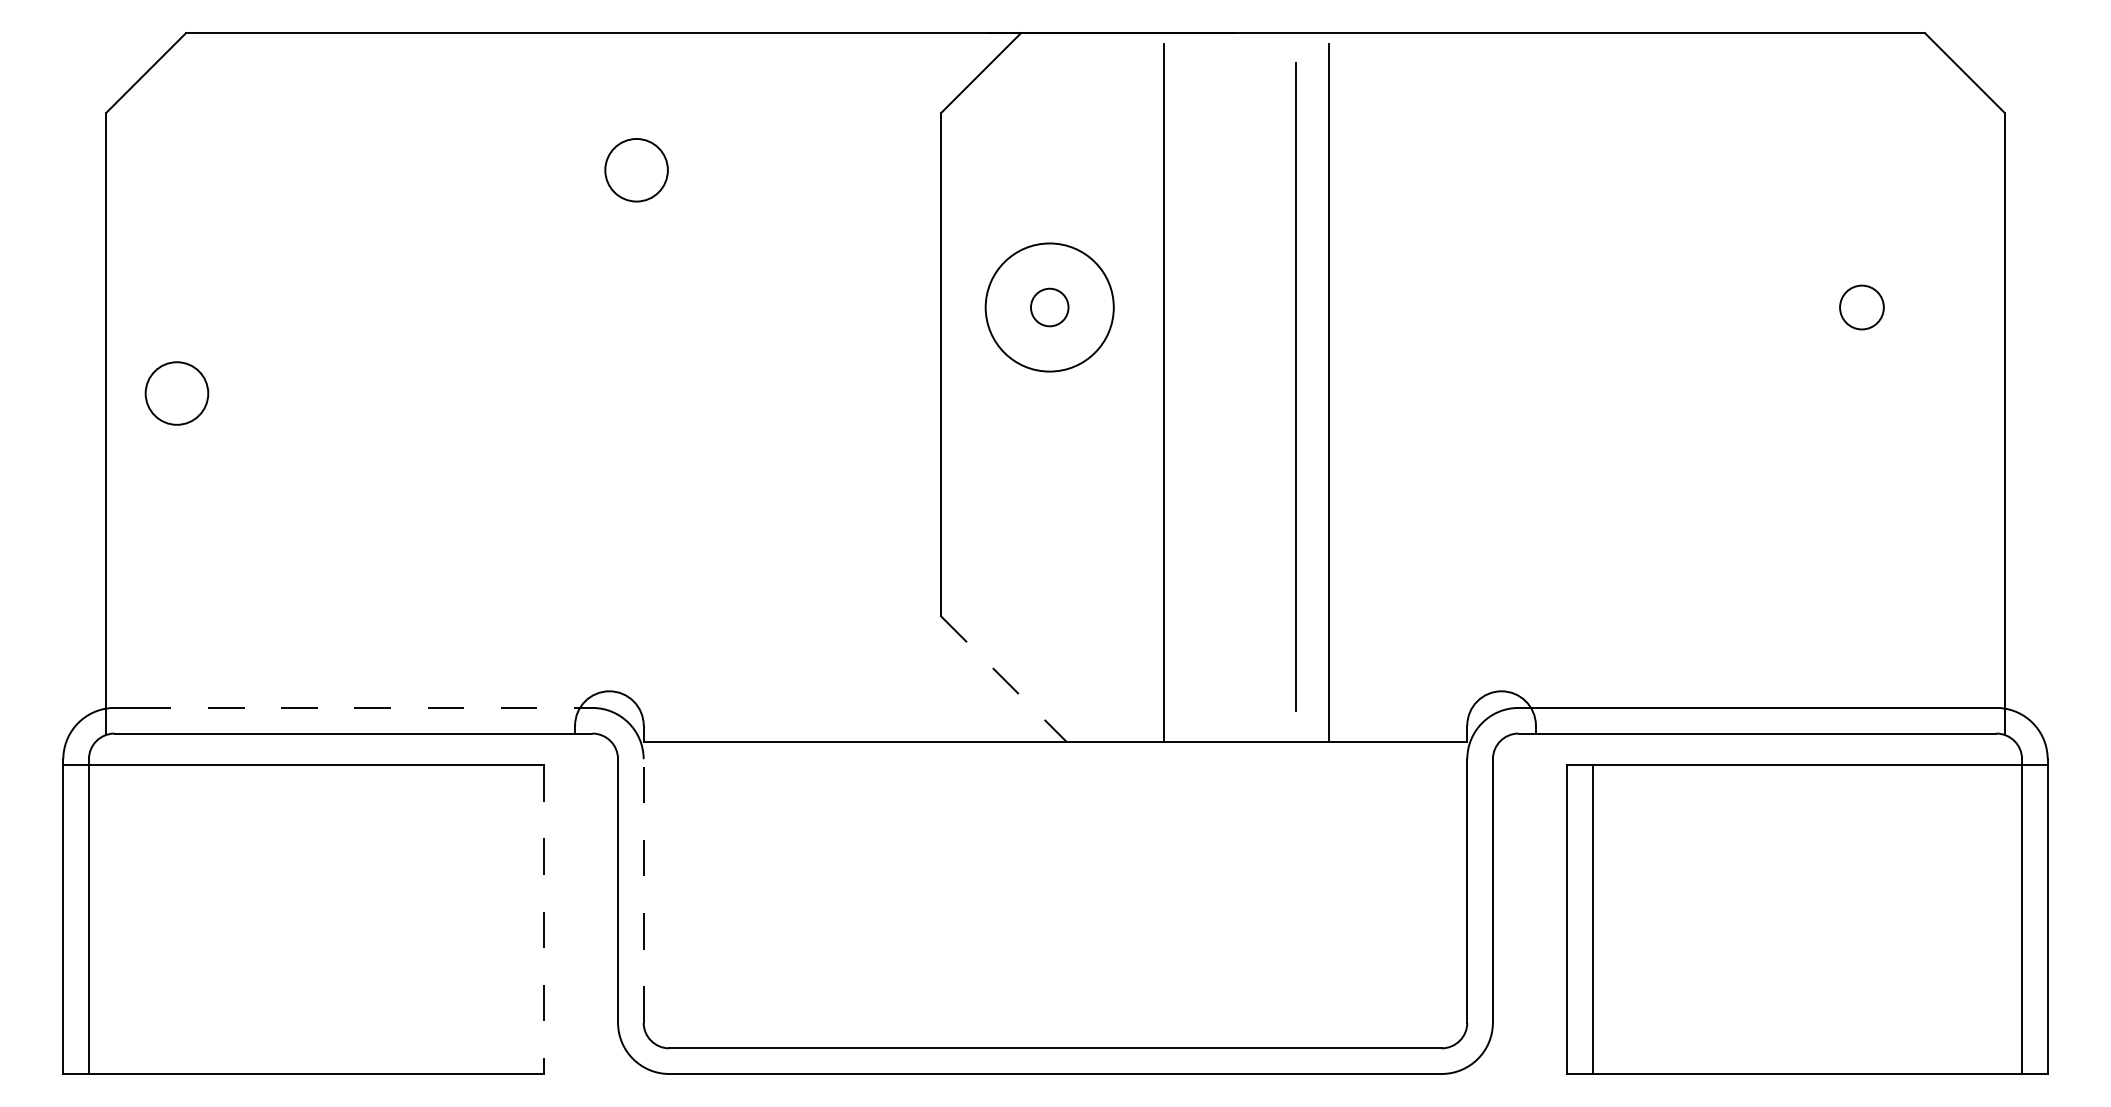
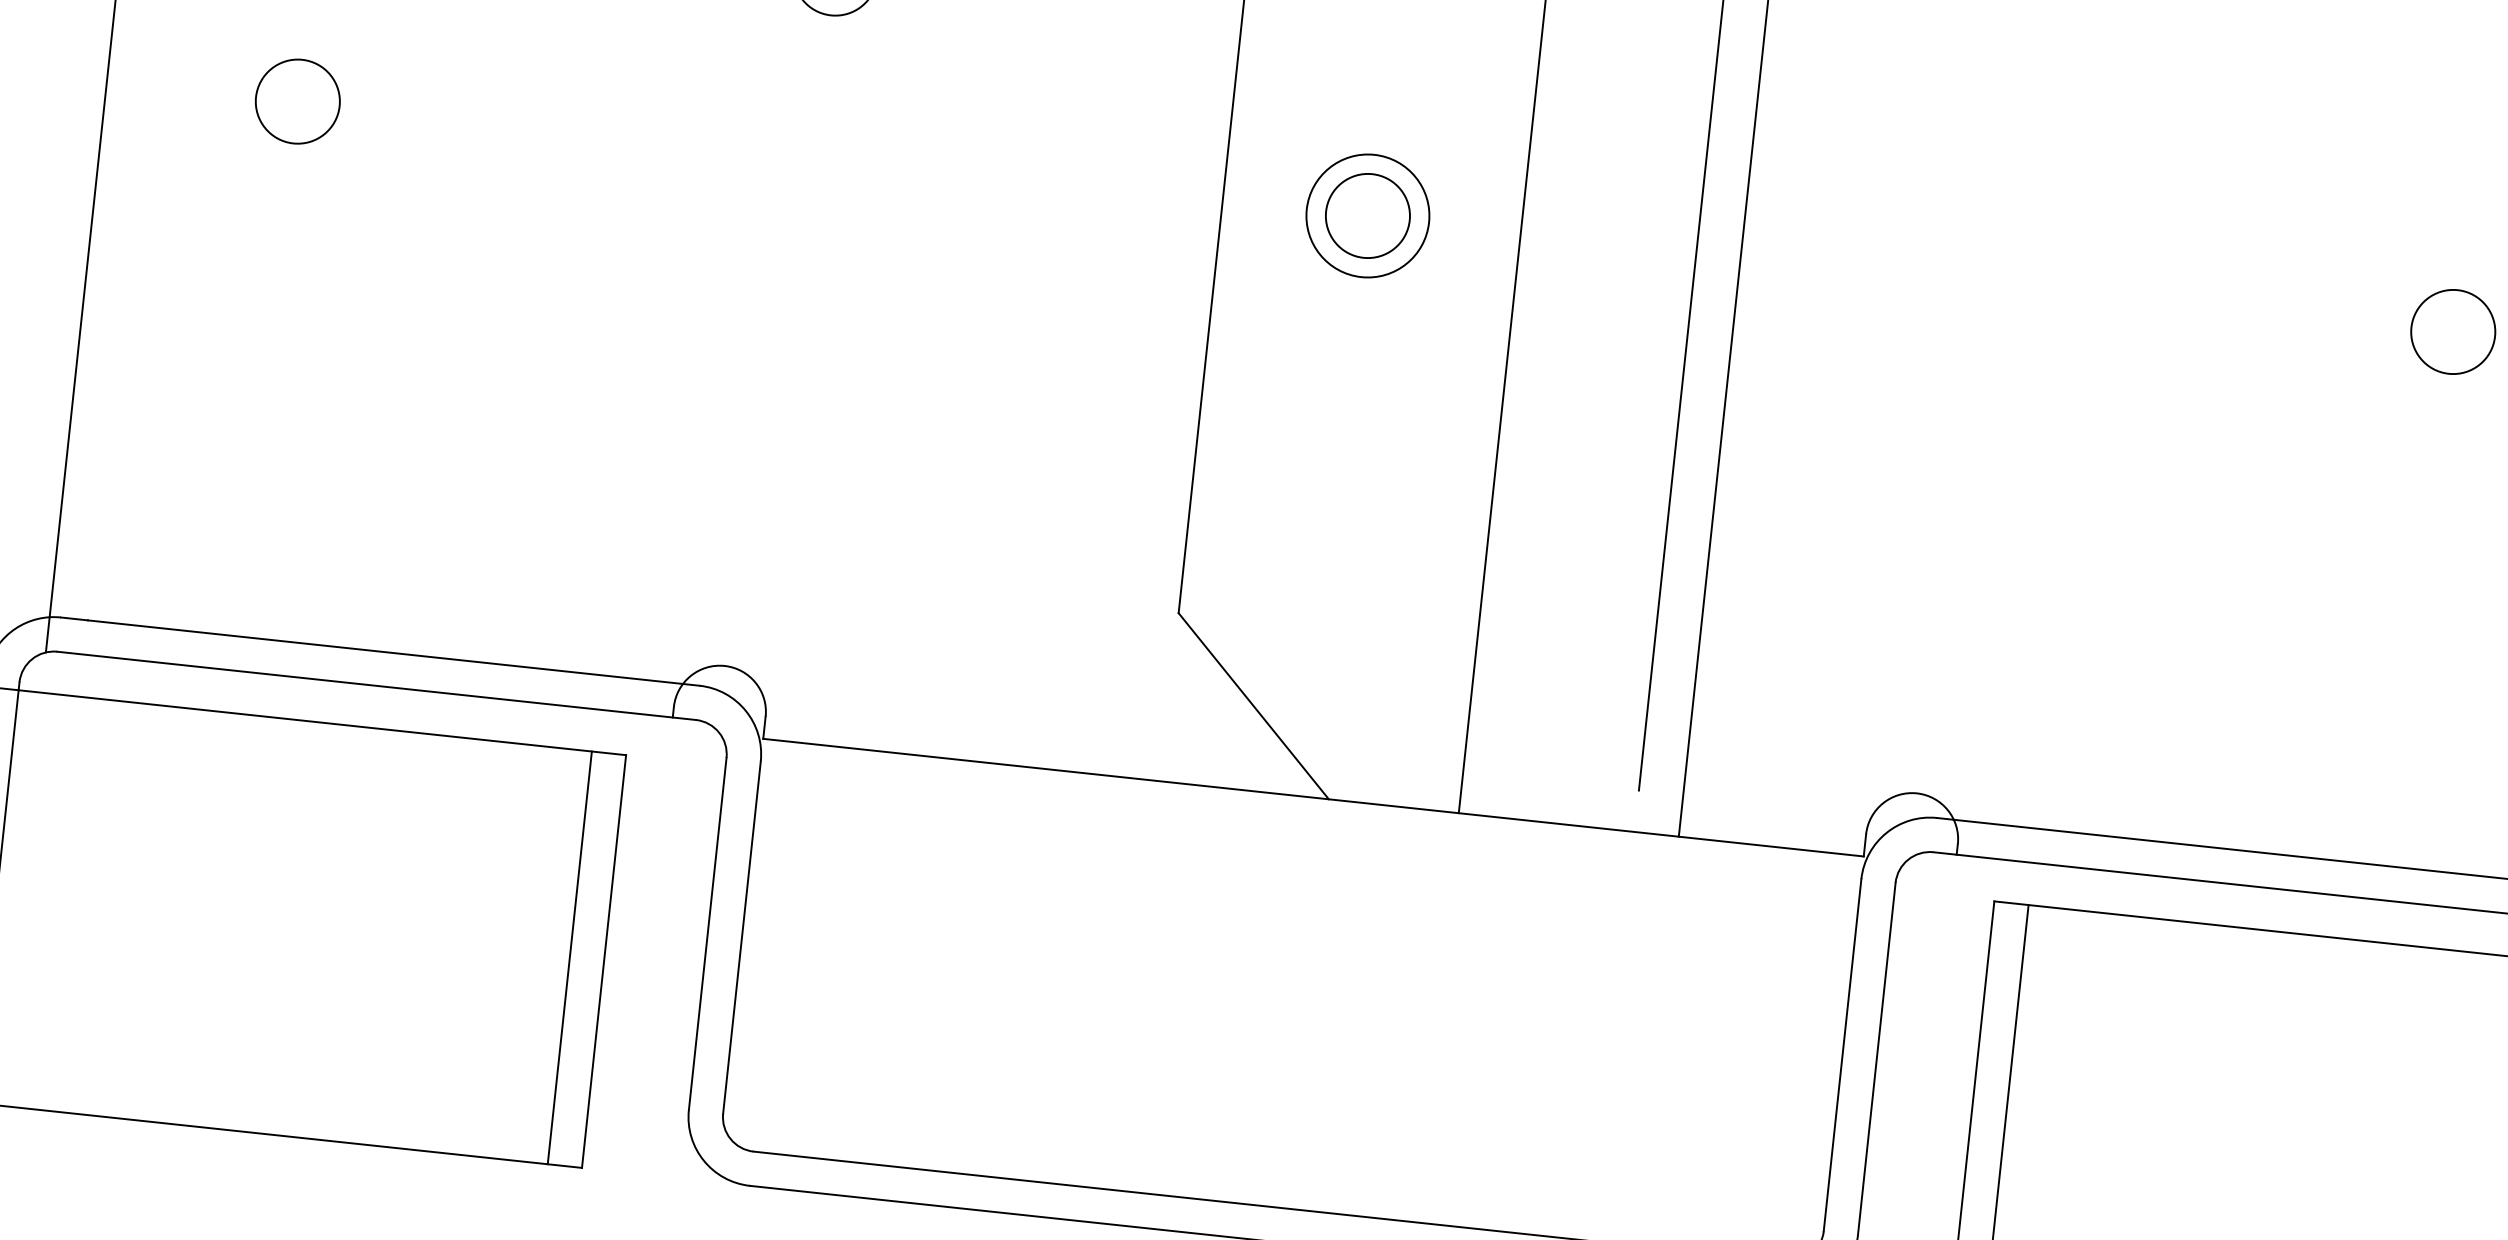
circle: (1049, 307) -> (1367, 215), size x0.71
circle: (1049, 307) -> (1367, 215), size x1.67
circle: (1861, 307) -> (2452, 331), size x1.43
circle: (176, 393) -> (297, 101), moved
line: (1004, 679) -> (1254, 706), dashed -> solid
line: (357, 707) -> (385, 651), dashed -> solid
line: (643, 890) -> (741, 936), dashed -> solid
line: (517, 919) -> (569, 957), added
line: (543, 920) -> (603, 962), dashed -> solid

